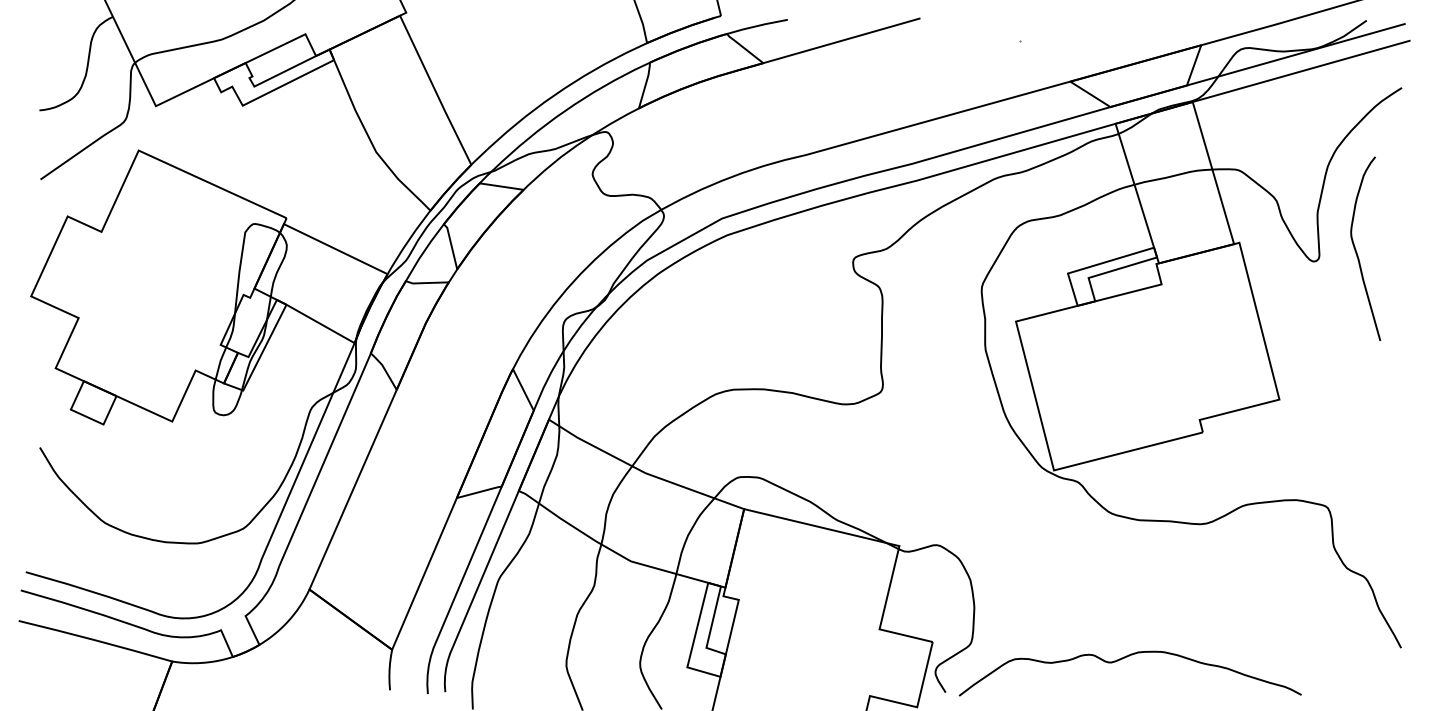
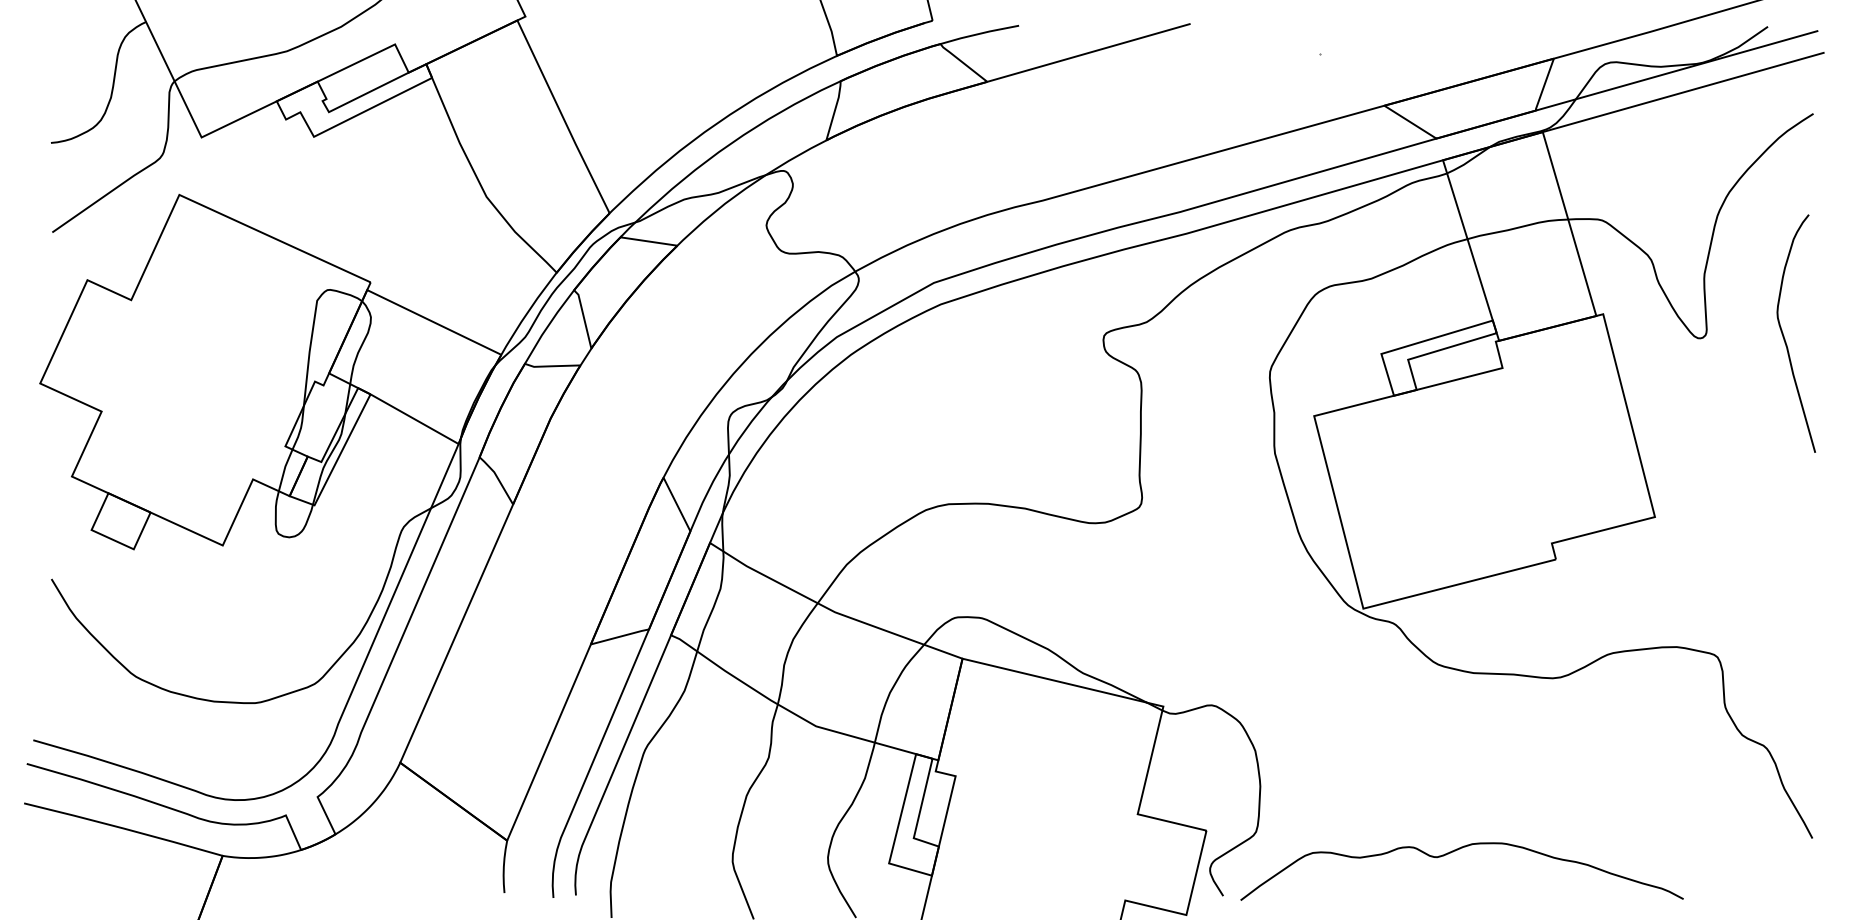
curve: (1357, 252) -> (1785, 338), moved

